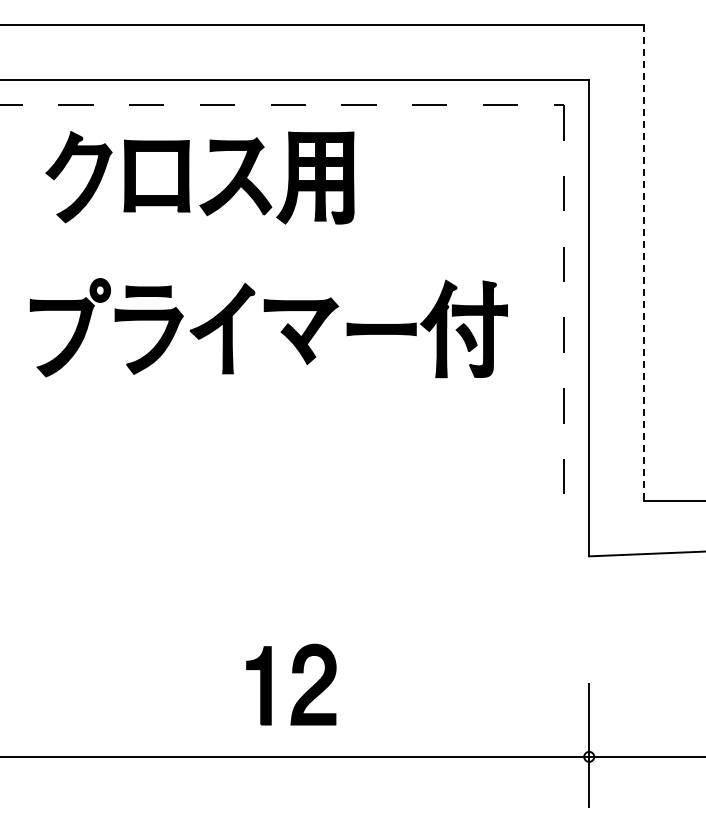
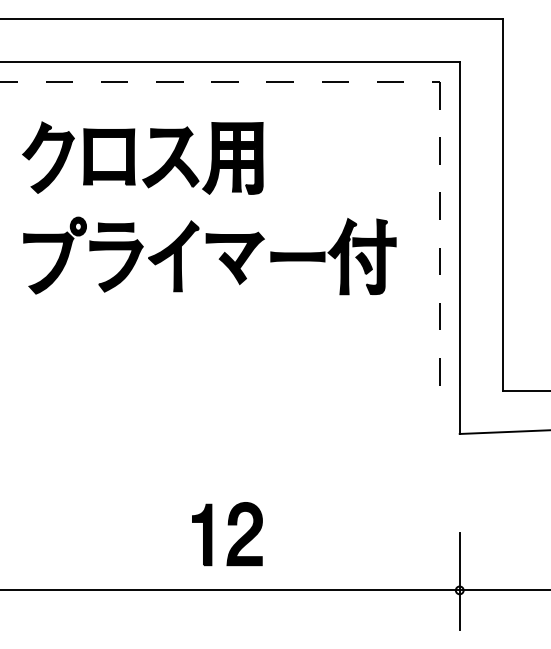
part: (189, 177) -> (134, 157), moved
line: (644, 263) -> (502, 205), dashed -> solid

